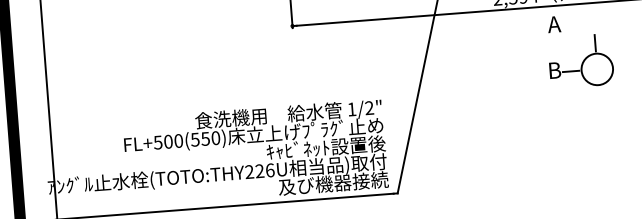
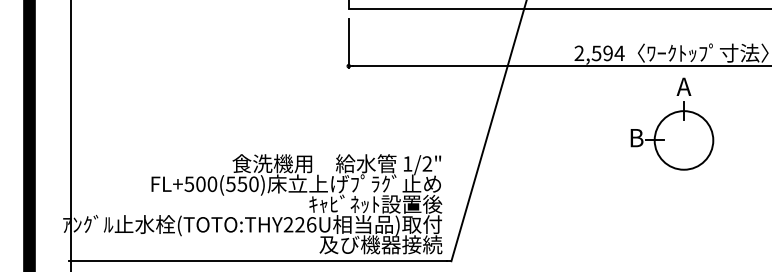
text: (553, 24) -> (683, 86), moved
circle: (596, 69) -> (683, 140), size x1.67

